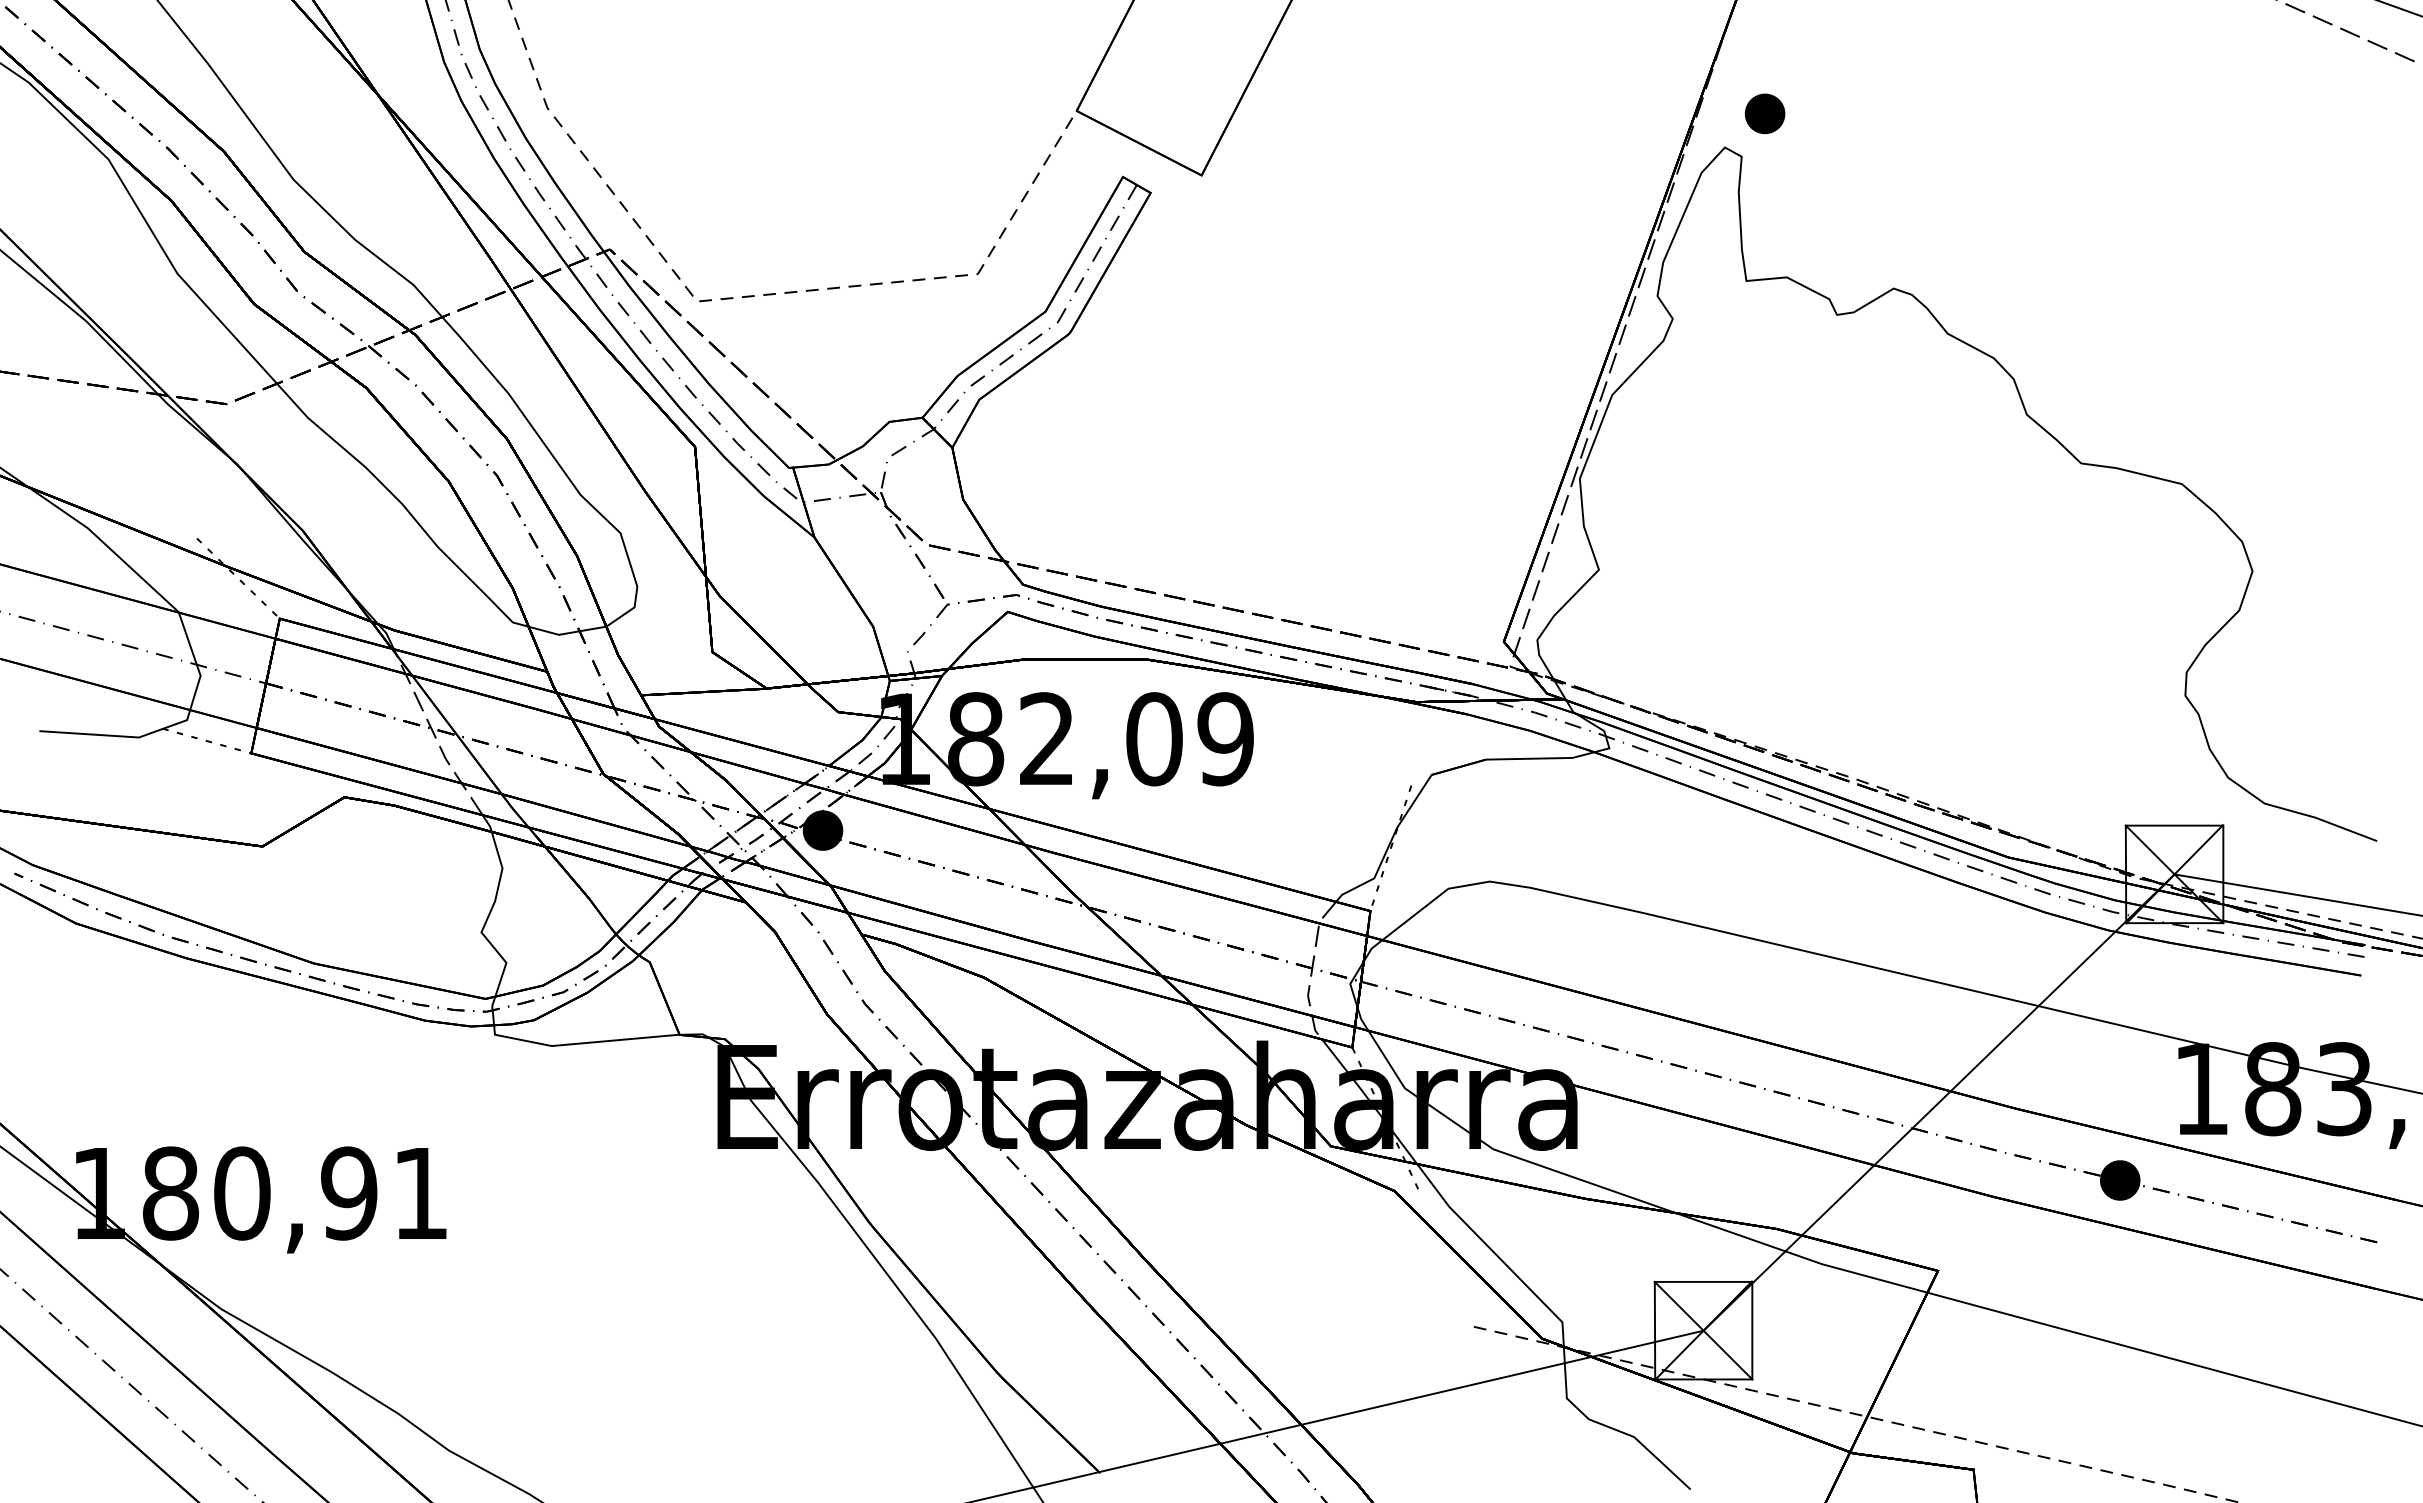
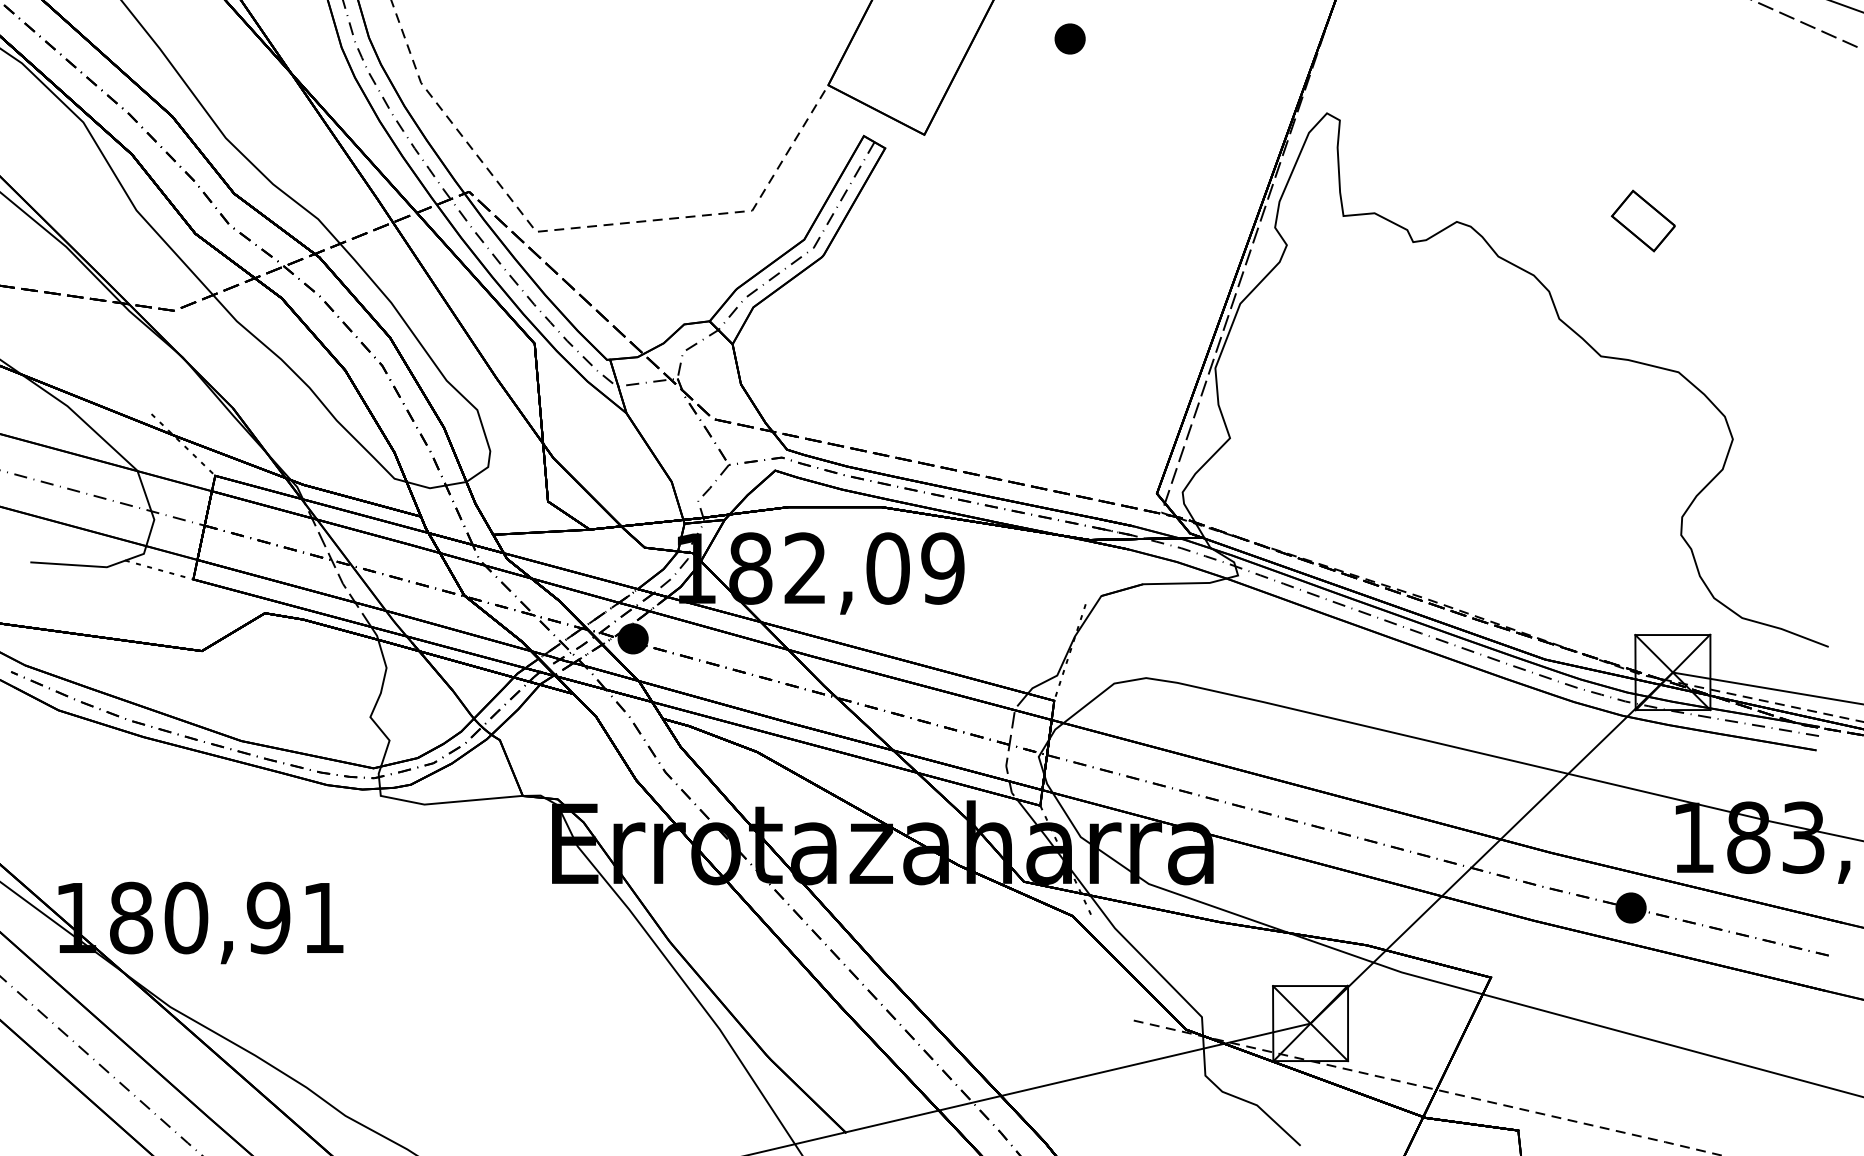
part: (1764, 113) -> (1069, 38), moved
part: (2135, 287) -> (1642, 221), added

